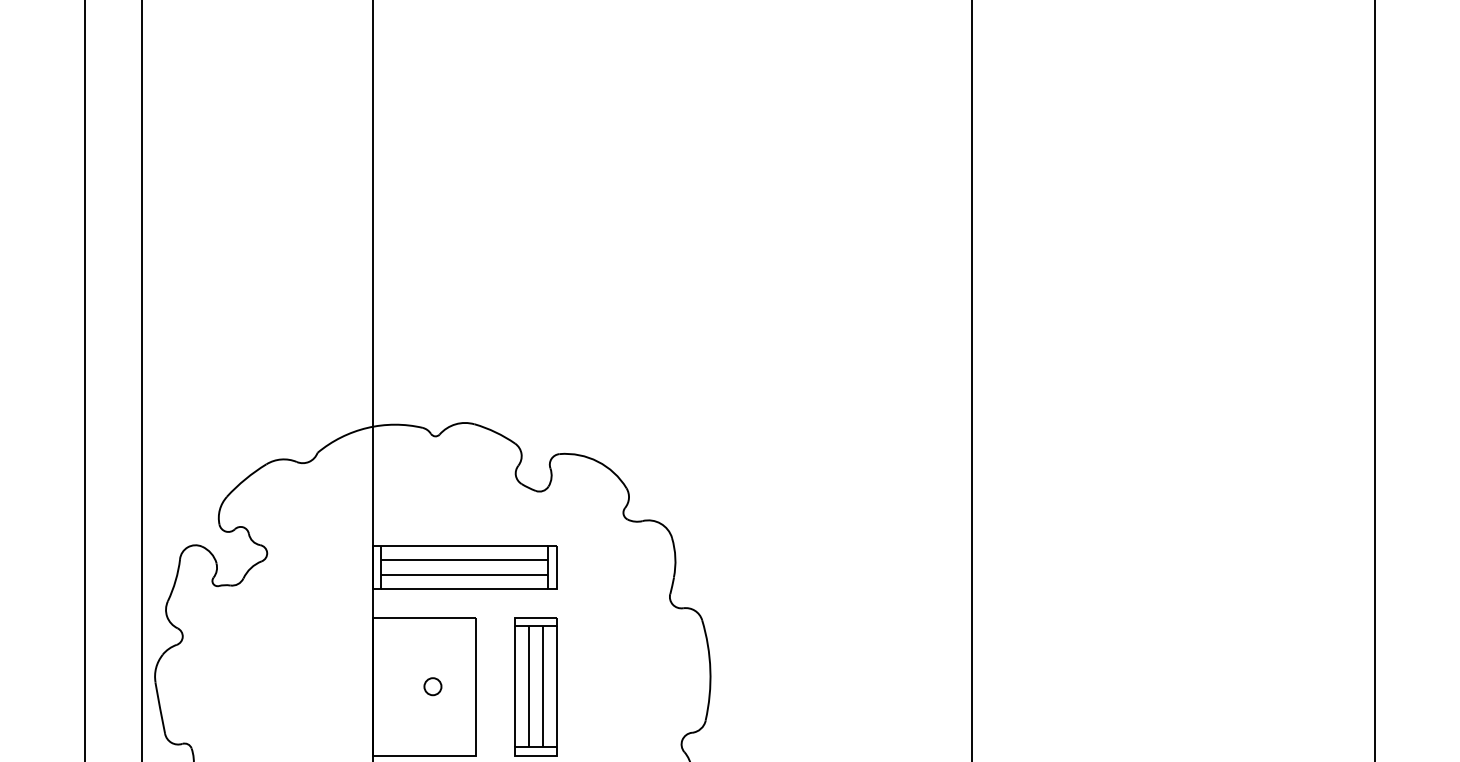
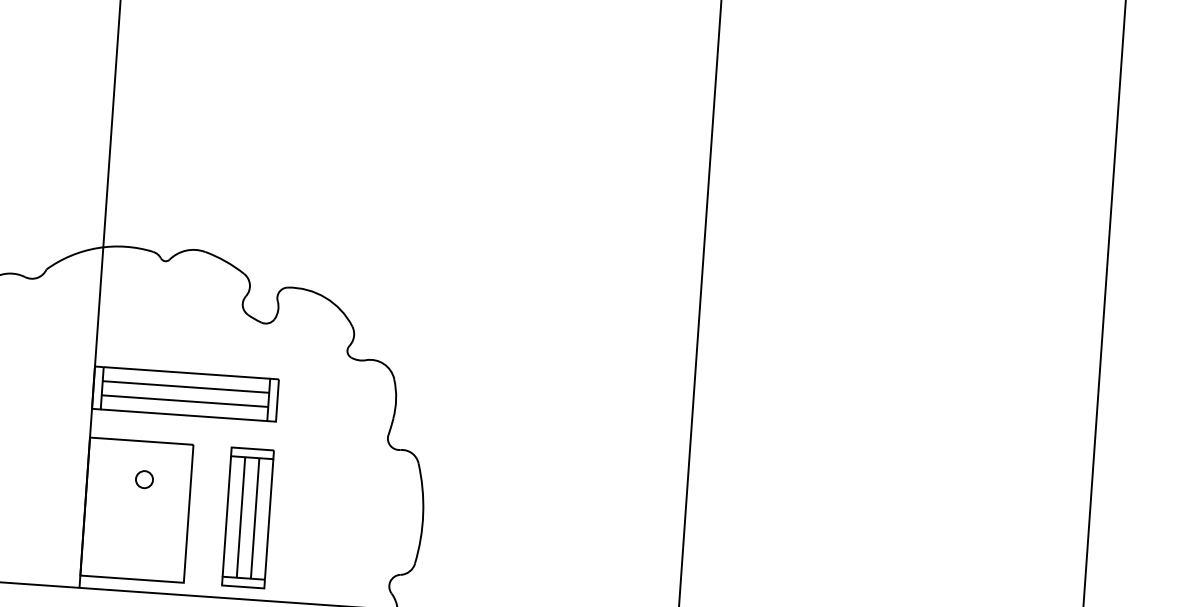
circle: (432, 686) -> (144, 479), moved

